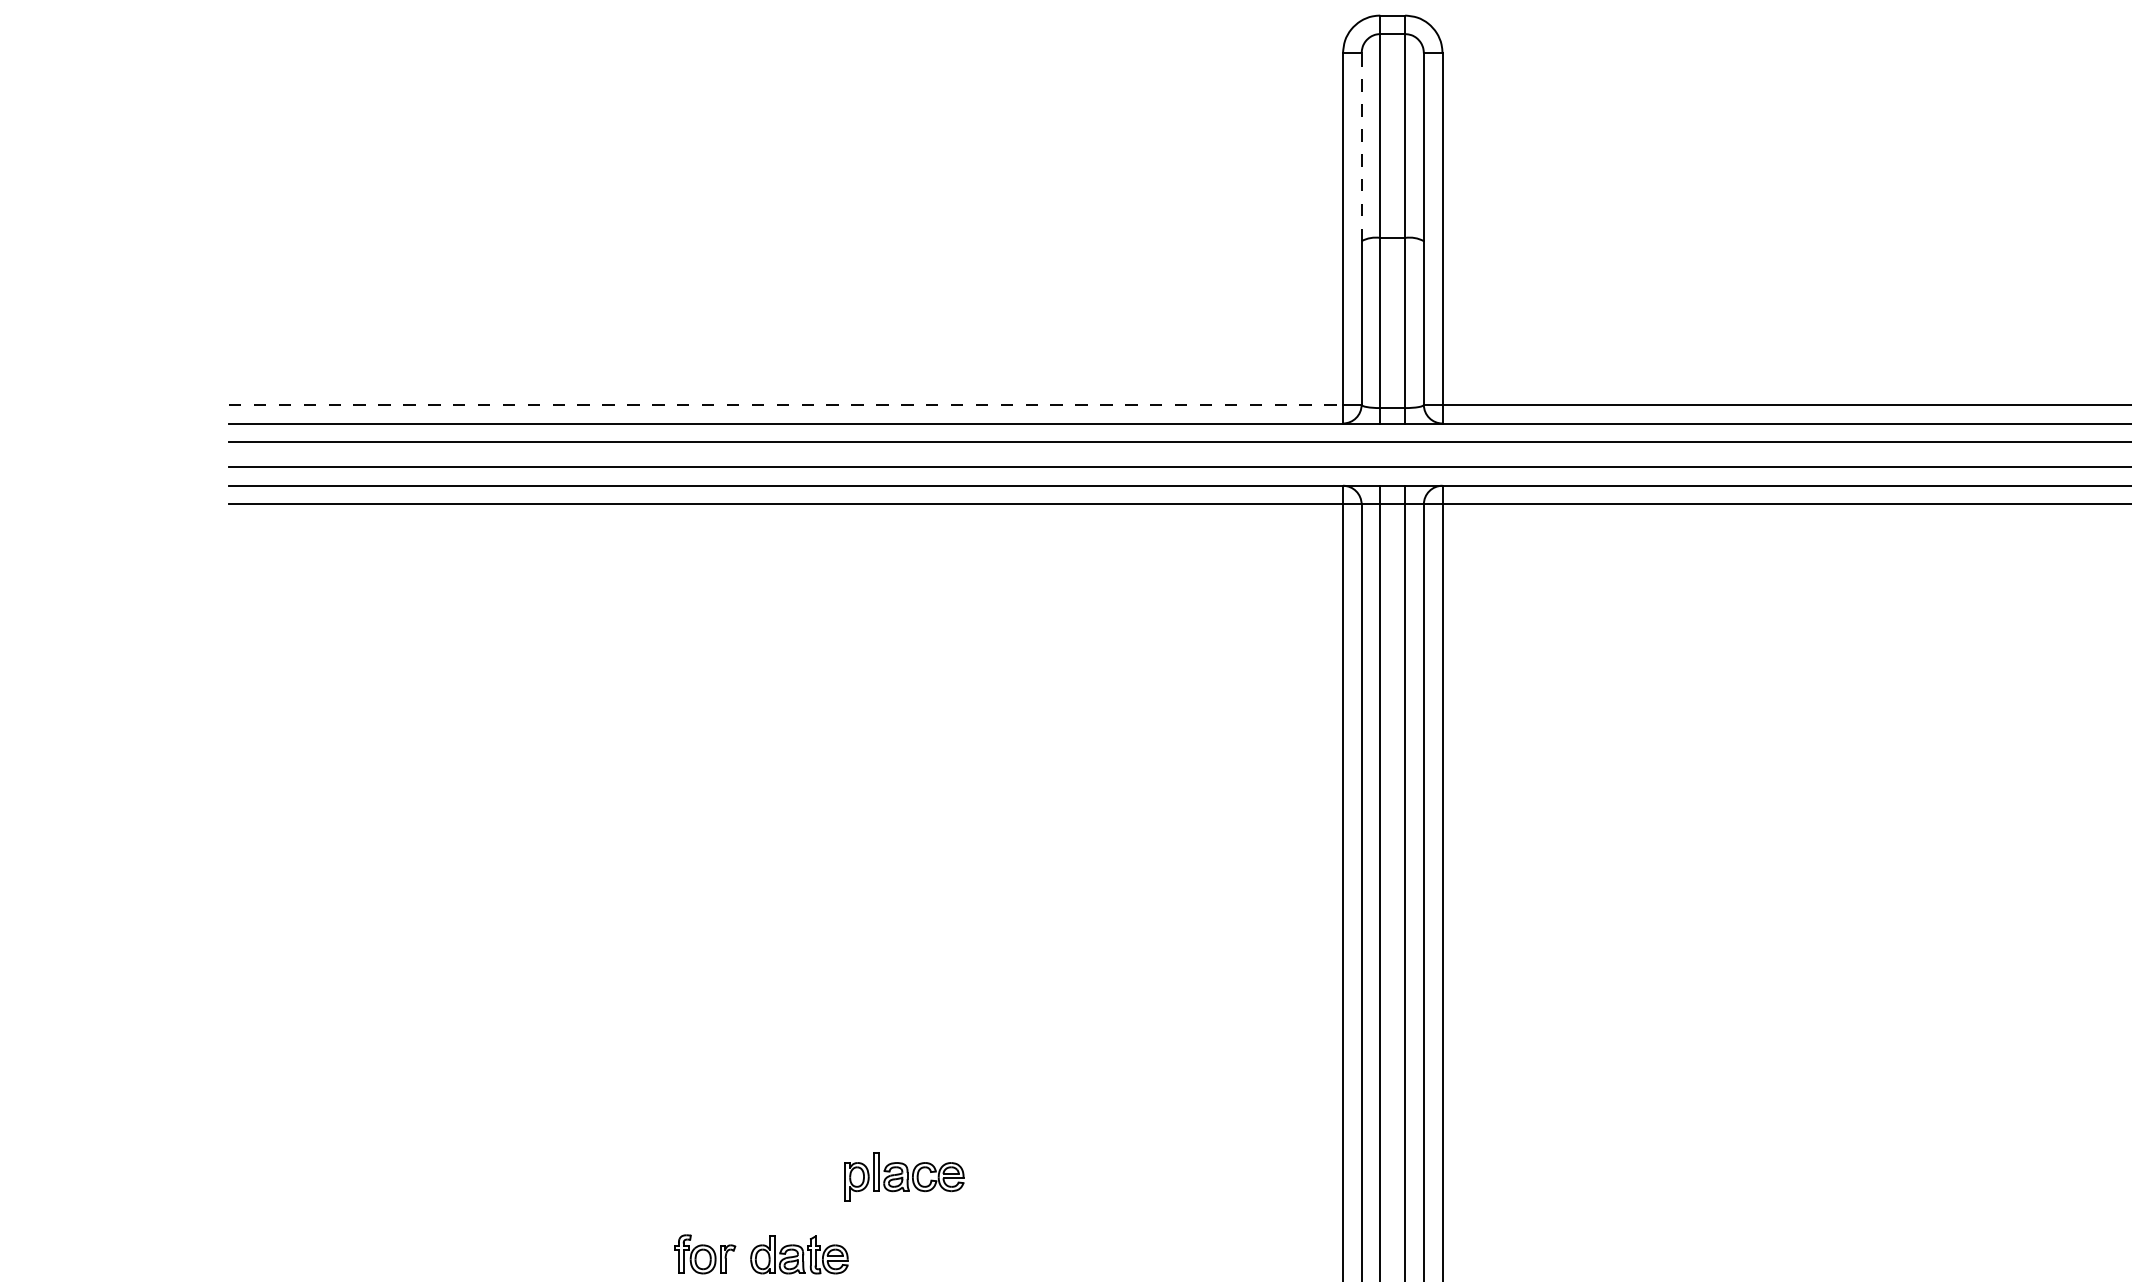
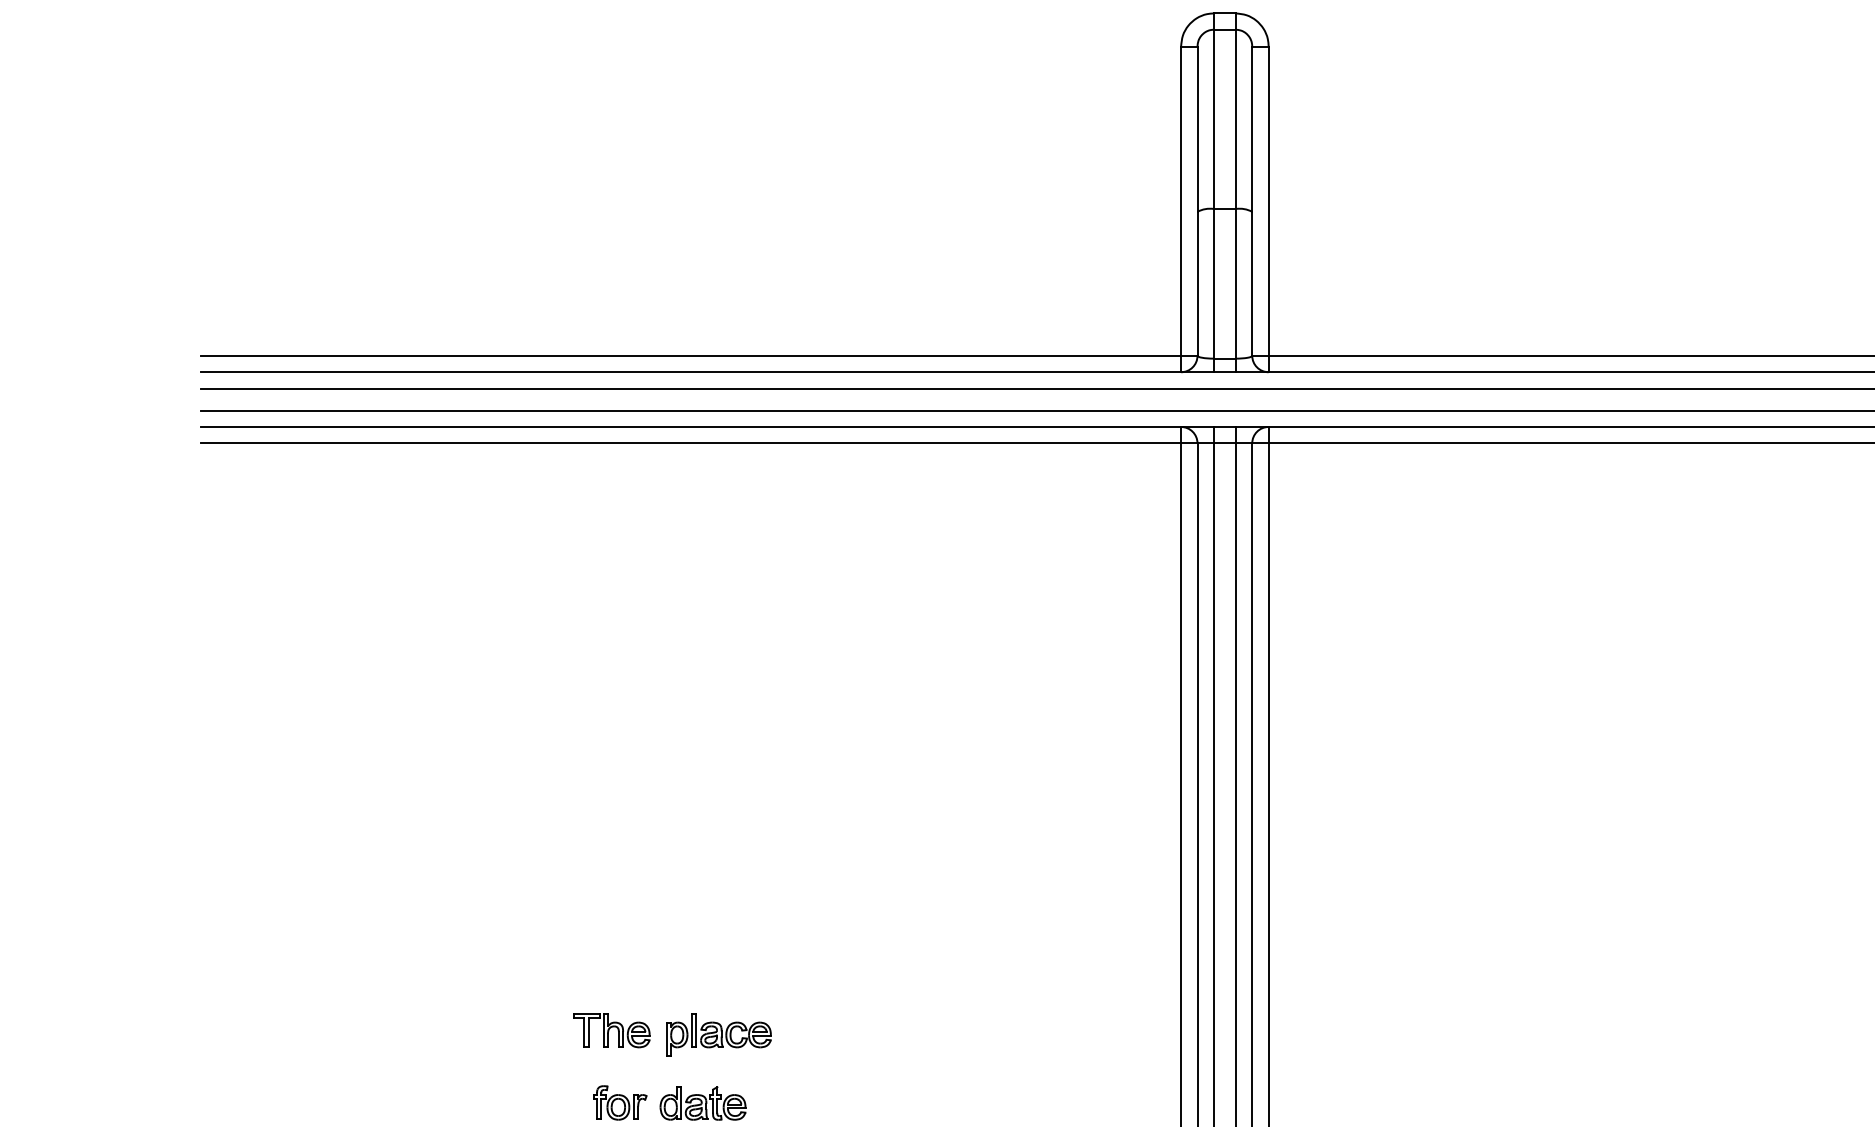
line: (1361, 147) -> (1197, 129), dashed -> solid
line: (786, 404) -> (691, 355), dashed -> solid
part: (695, 1172) -> (611, 1030), added
part: (904, 1176) -> (718, 1034), moved

